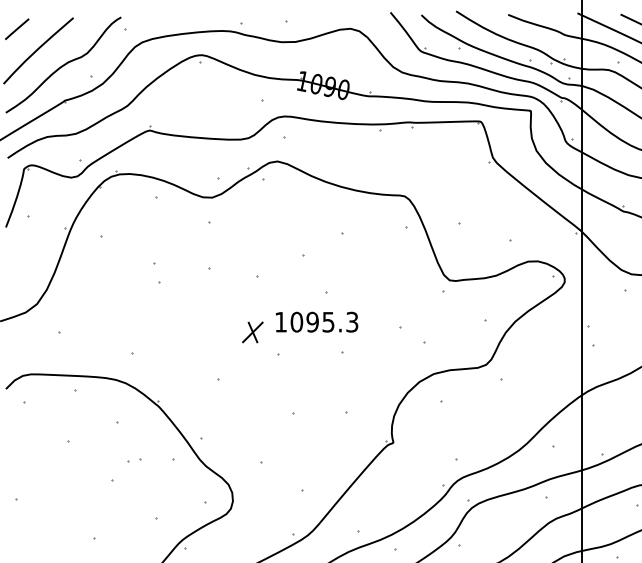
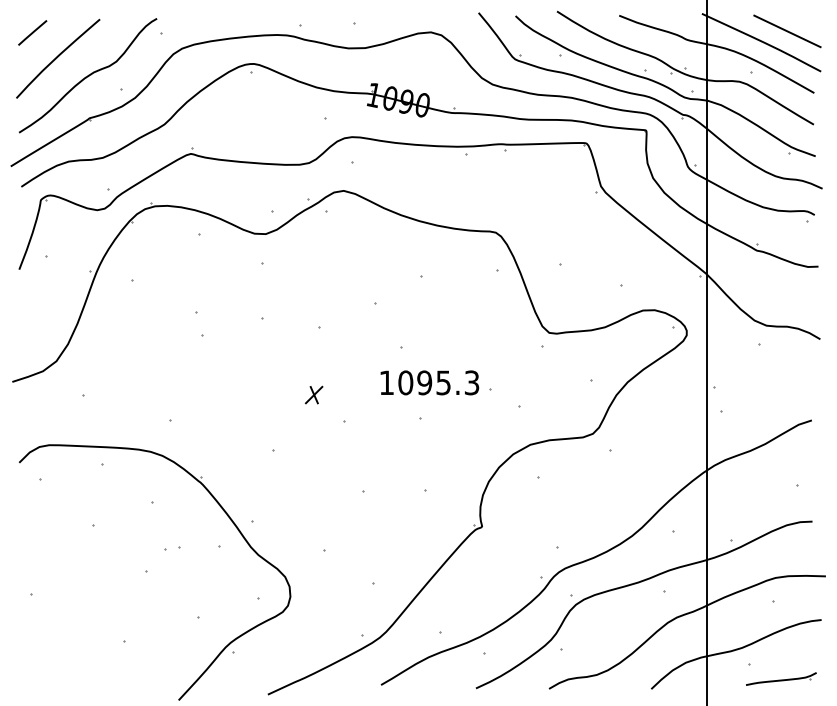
text: (316, 321) -> (429, 382), moved
part: (252, 331) -> (313, 394), size x0.7

